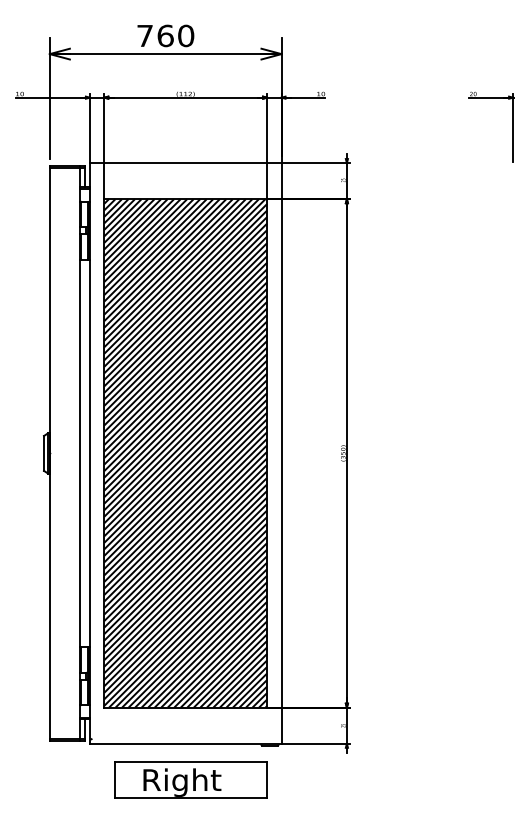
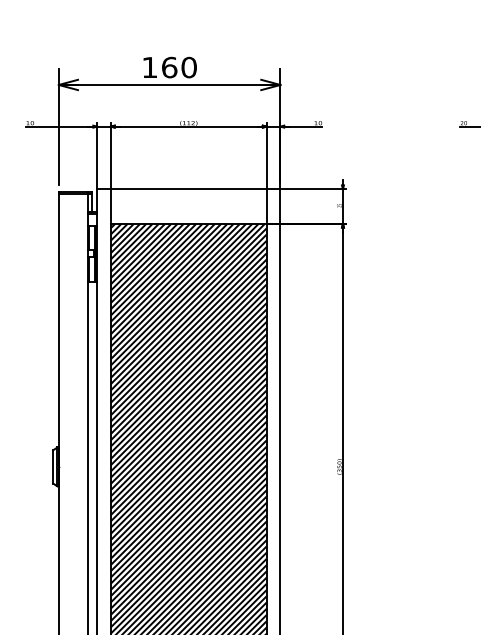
text: (144, 35) -> (149, 67), 760 -> 160

